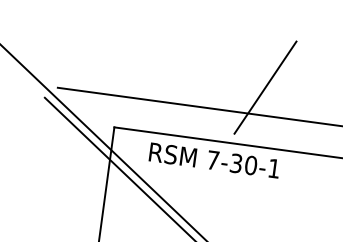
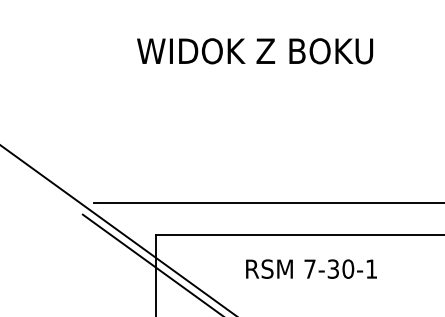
line: (264, 87) -> (299, 174), removed
text: (214, 159) -> (311, 268), moved

